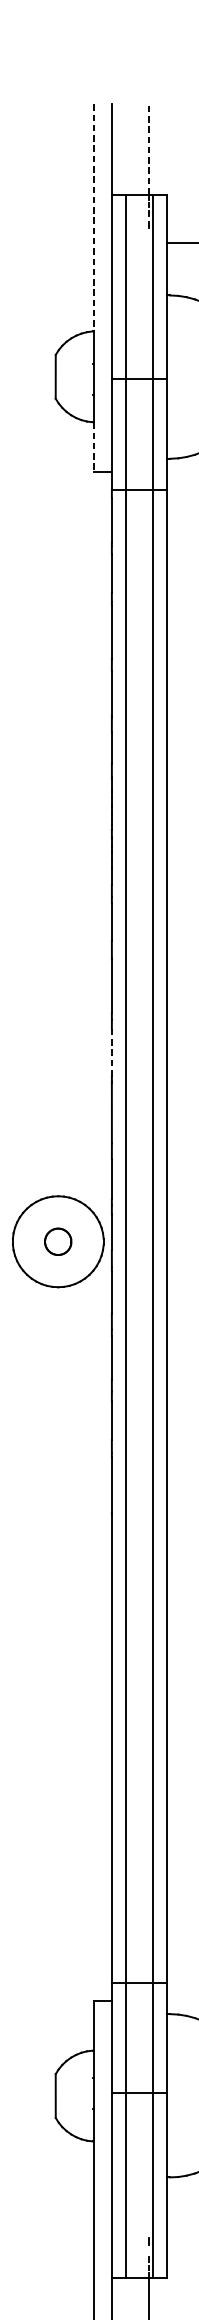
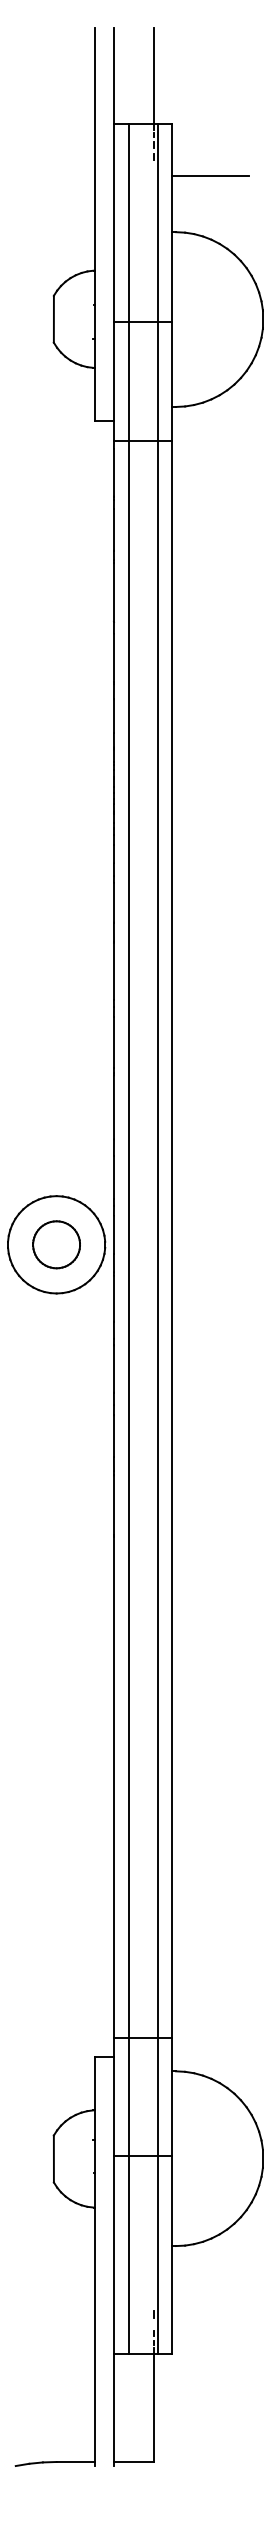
line: (149, 149) -> (154, 75), dashed -> solid
line: (93, 218) -> (94, 149), dashed -> solid
line: (93, 447) -> (94, 394), dashed -> solid
line: (111, 1053) -> (113, 1043), dashed -> solid
part: (58, 1241) -> (56, 1244), size x1.67

